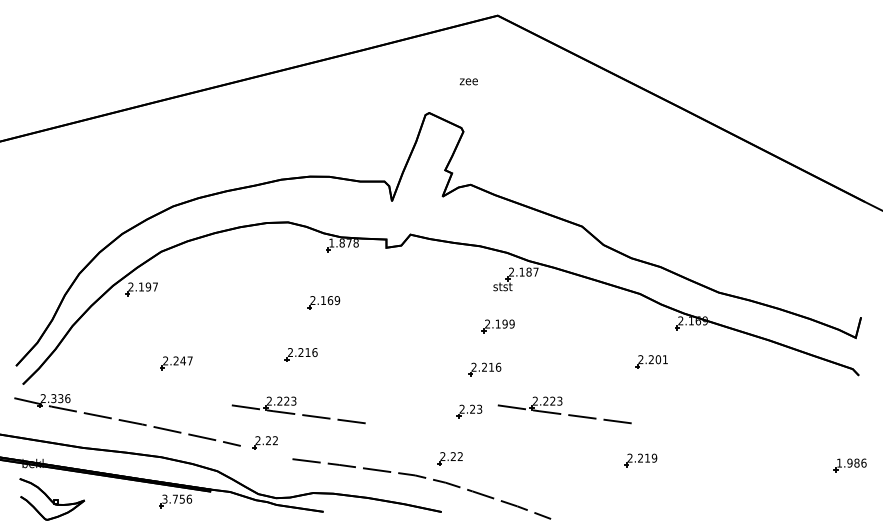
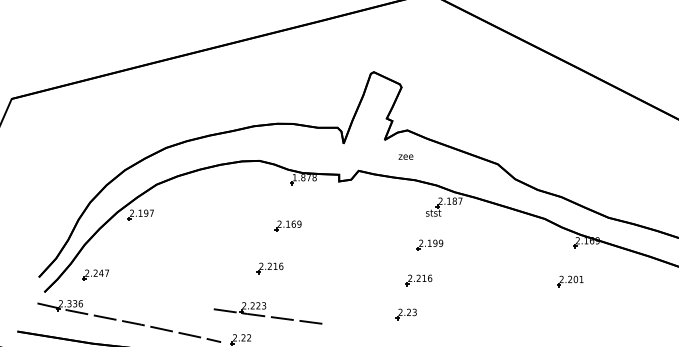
text: (468, 81) -> (405, 156), moved
part: (651, 361) -> (570, 280), moved
part: (176, 363) -> (95, 275), moved
part: (564, 410) -> (483, 313), removed

